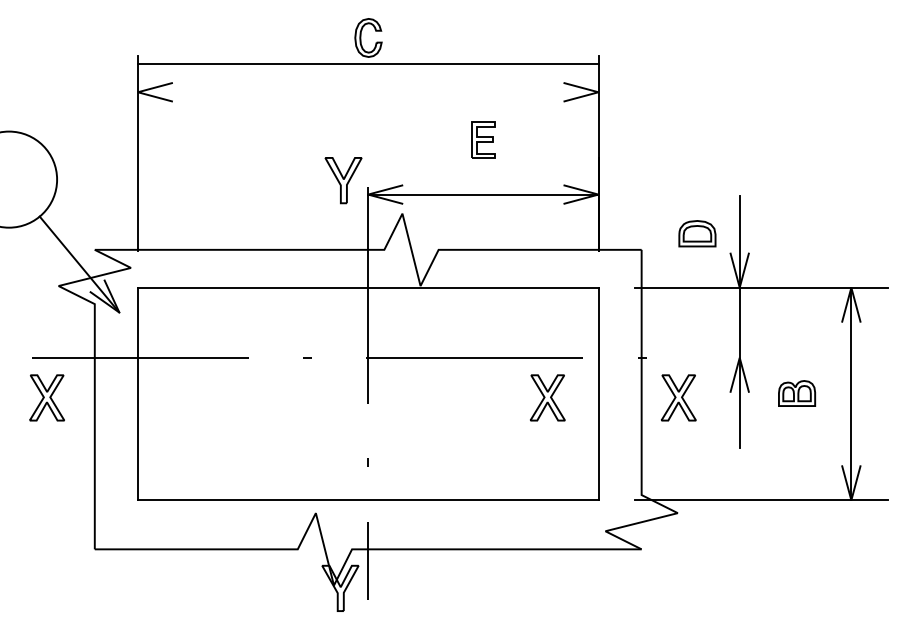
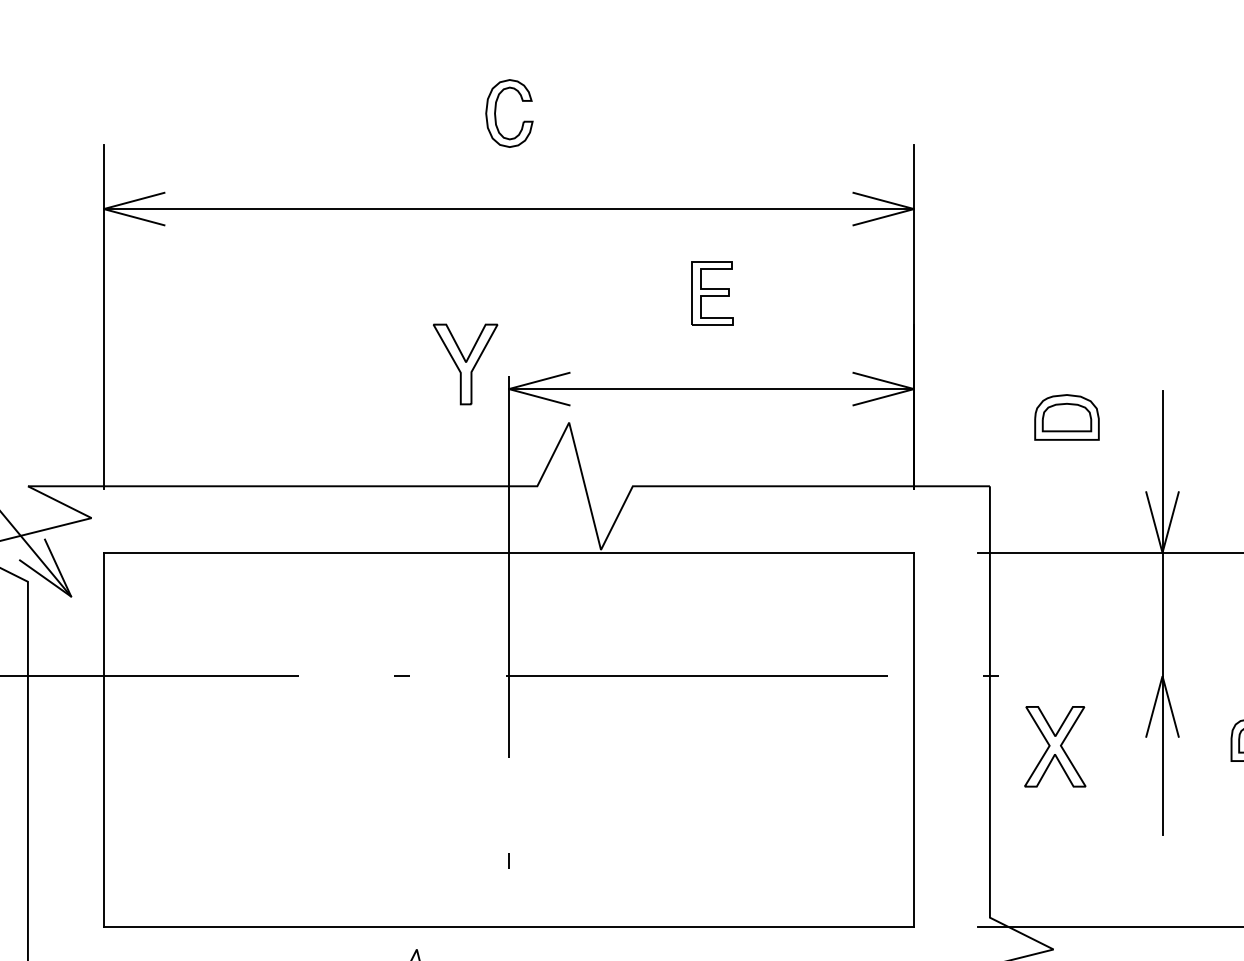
line: (367, 64) -> (507, 209), moved
part: (697, 233) -> (1067, 417), moved
part: (547, 397) -> (824, 746), removed

